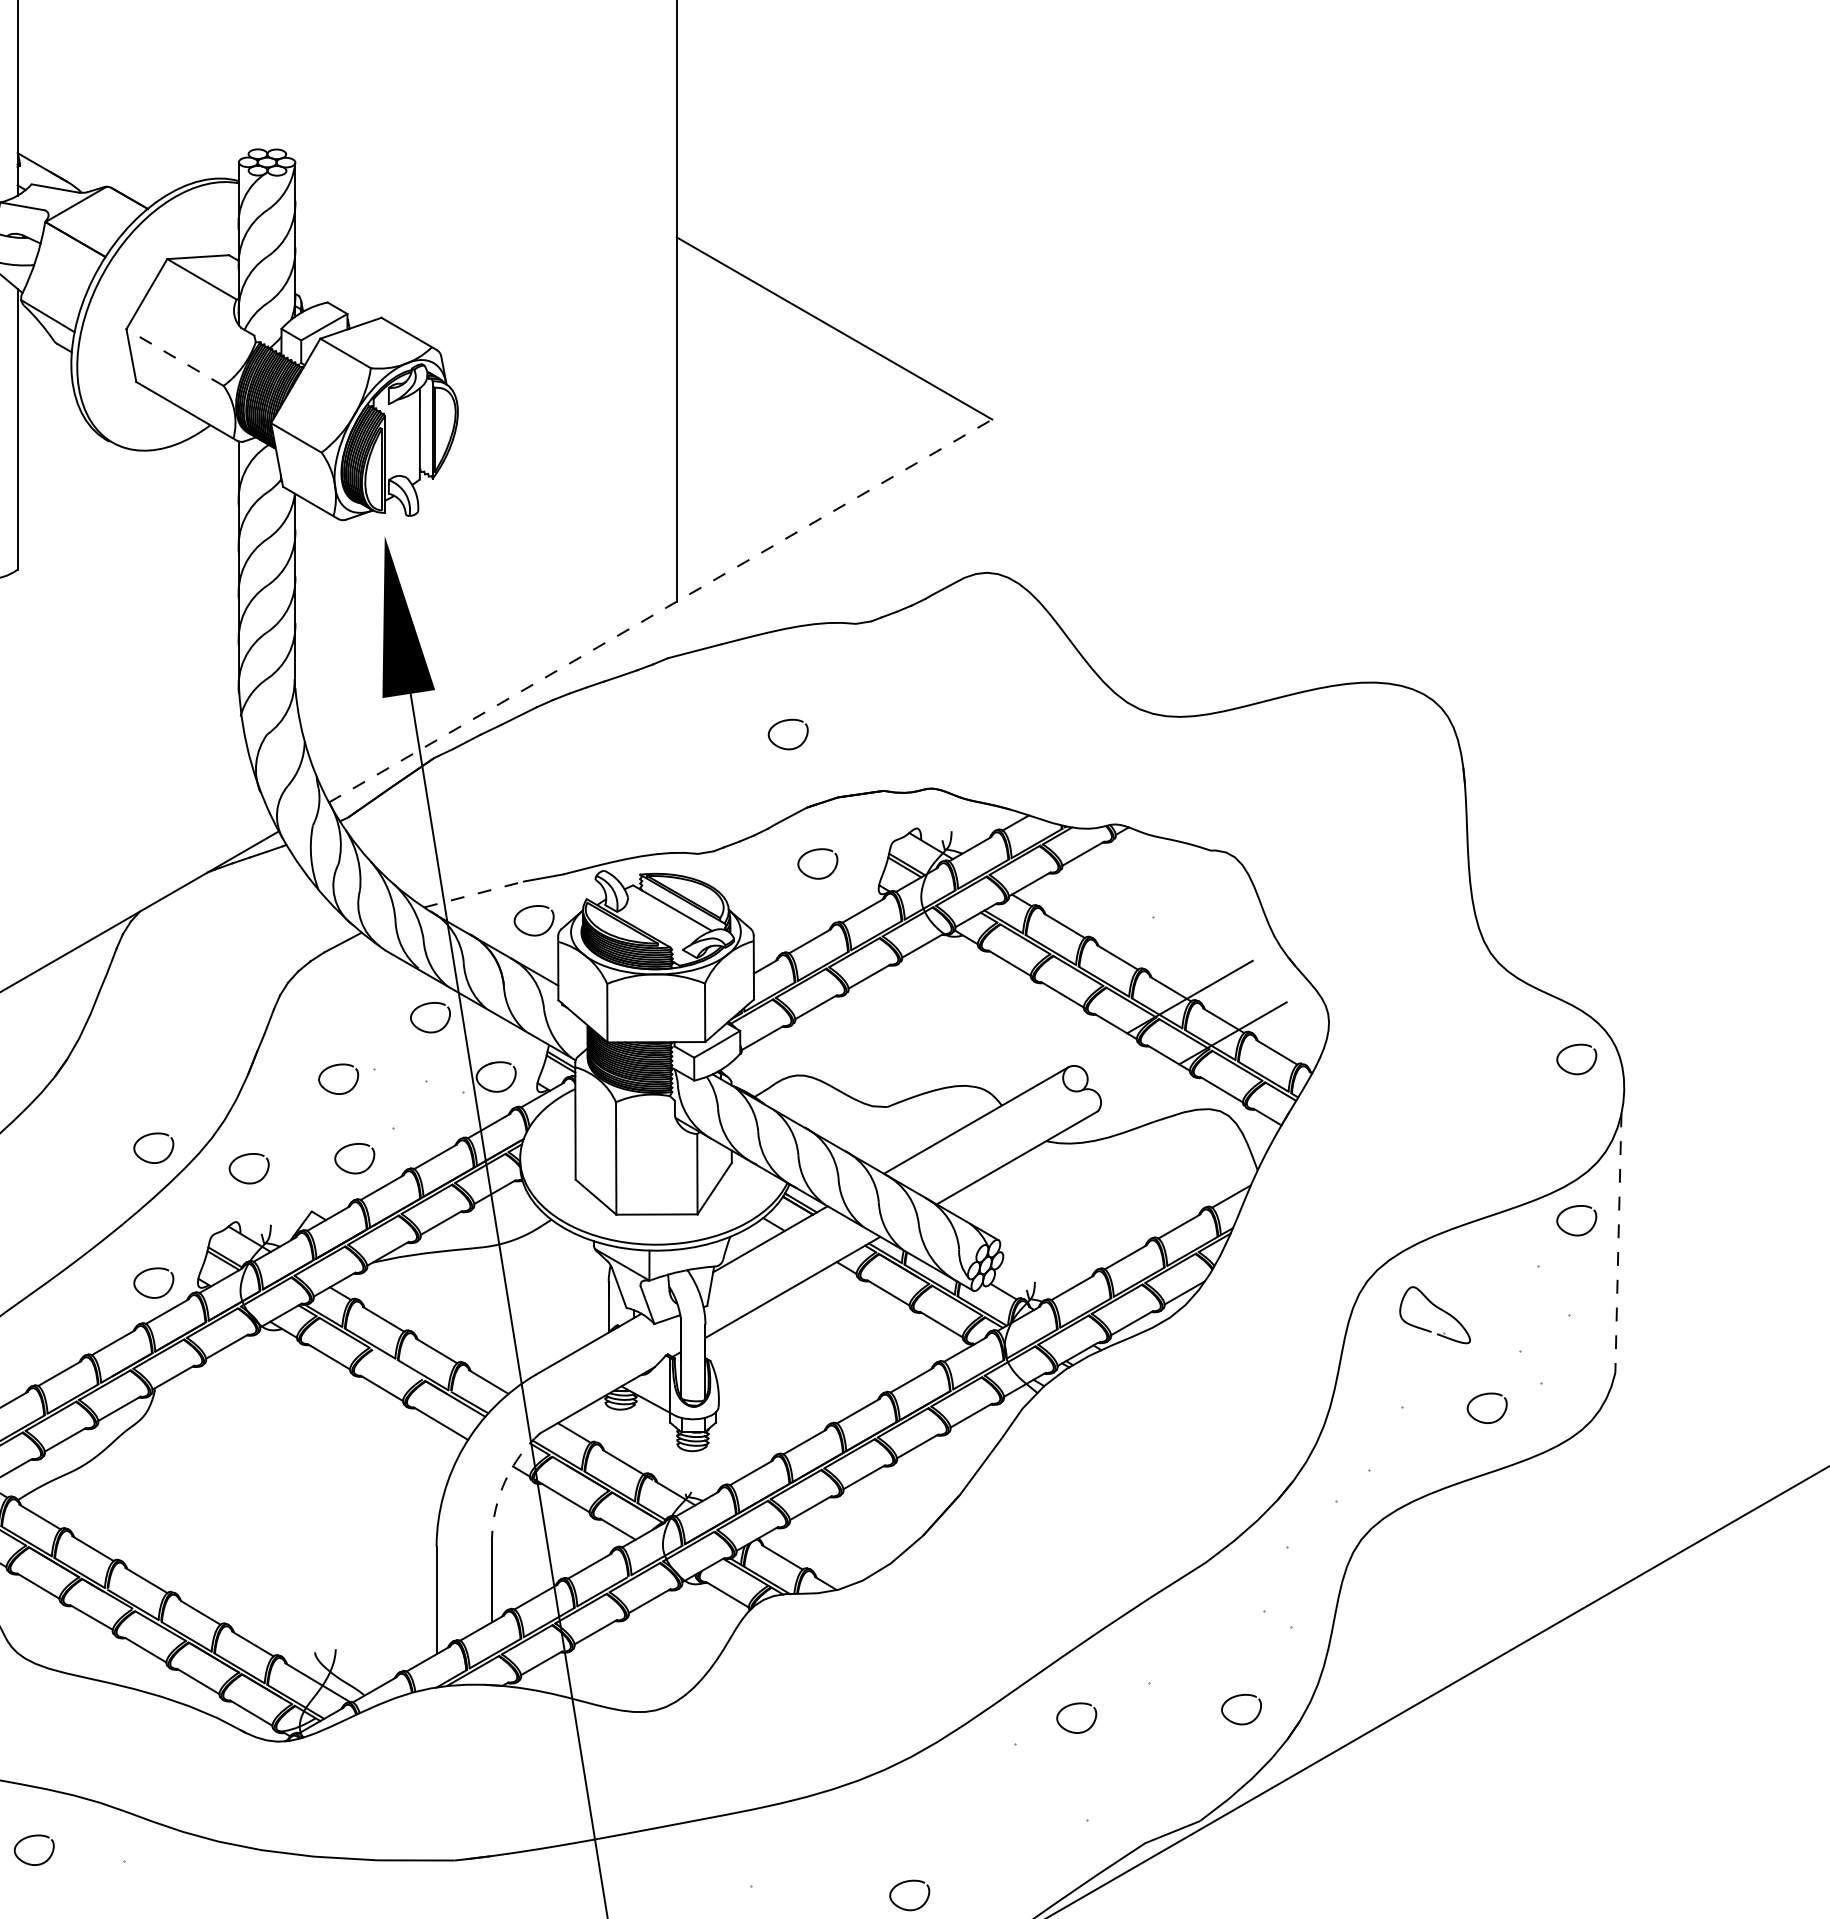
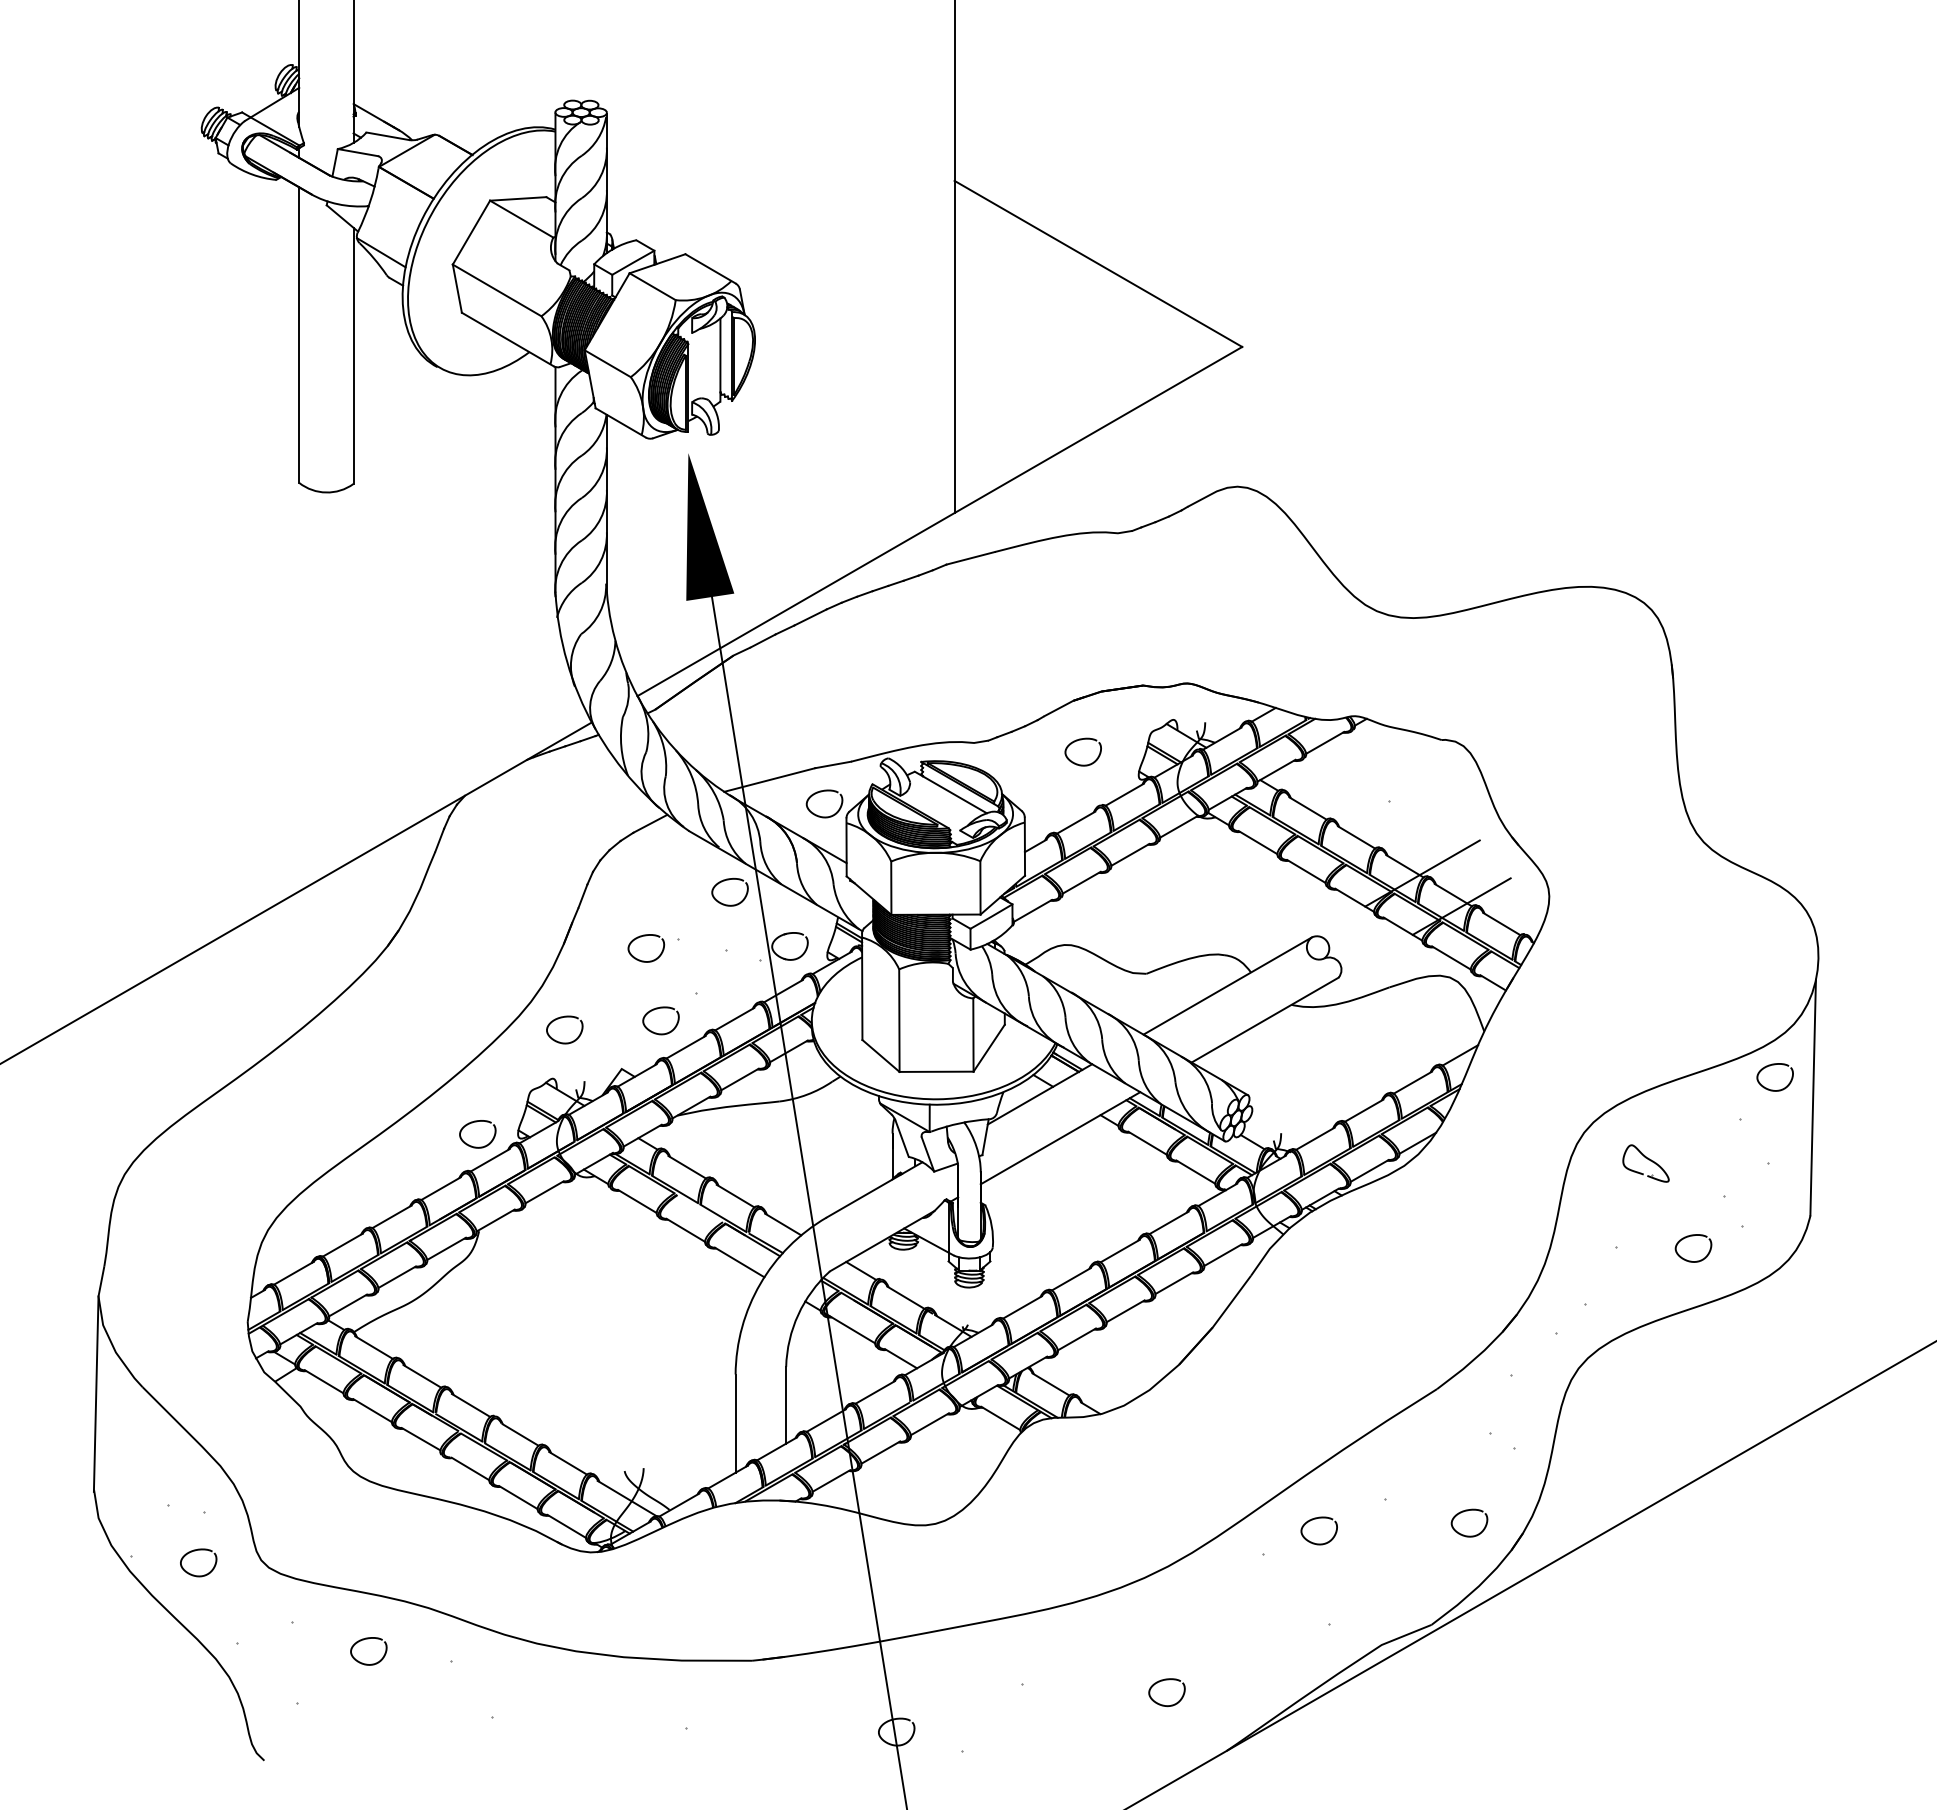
line: (174, 357) -> (496, 290), dashed -> solid
line: (661, 610) -> (940, 521), dashed -> solid
curve: (786, 721) -> (1054, 622), removed
line: (473, 895) -> (769, 780), dashed -> solid
curve: (1571, 1047) -> (1770, 919), removed
curve: (153, 1135) -> (477, 999), removed
line: (1618, 1242) -> (1813, 1097), dashed -> solid
part: (1434, 1315) -> (1645, 1163), size x0.71
arc: (505, 1480) -> (798, 1314), dashed -> solid

